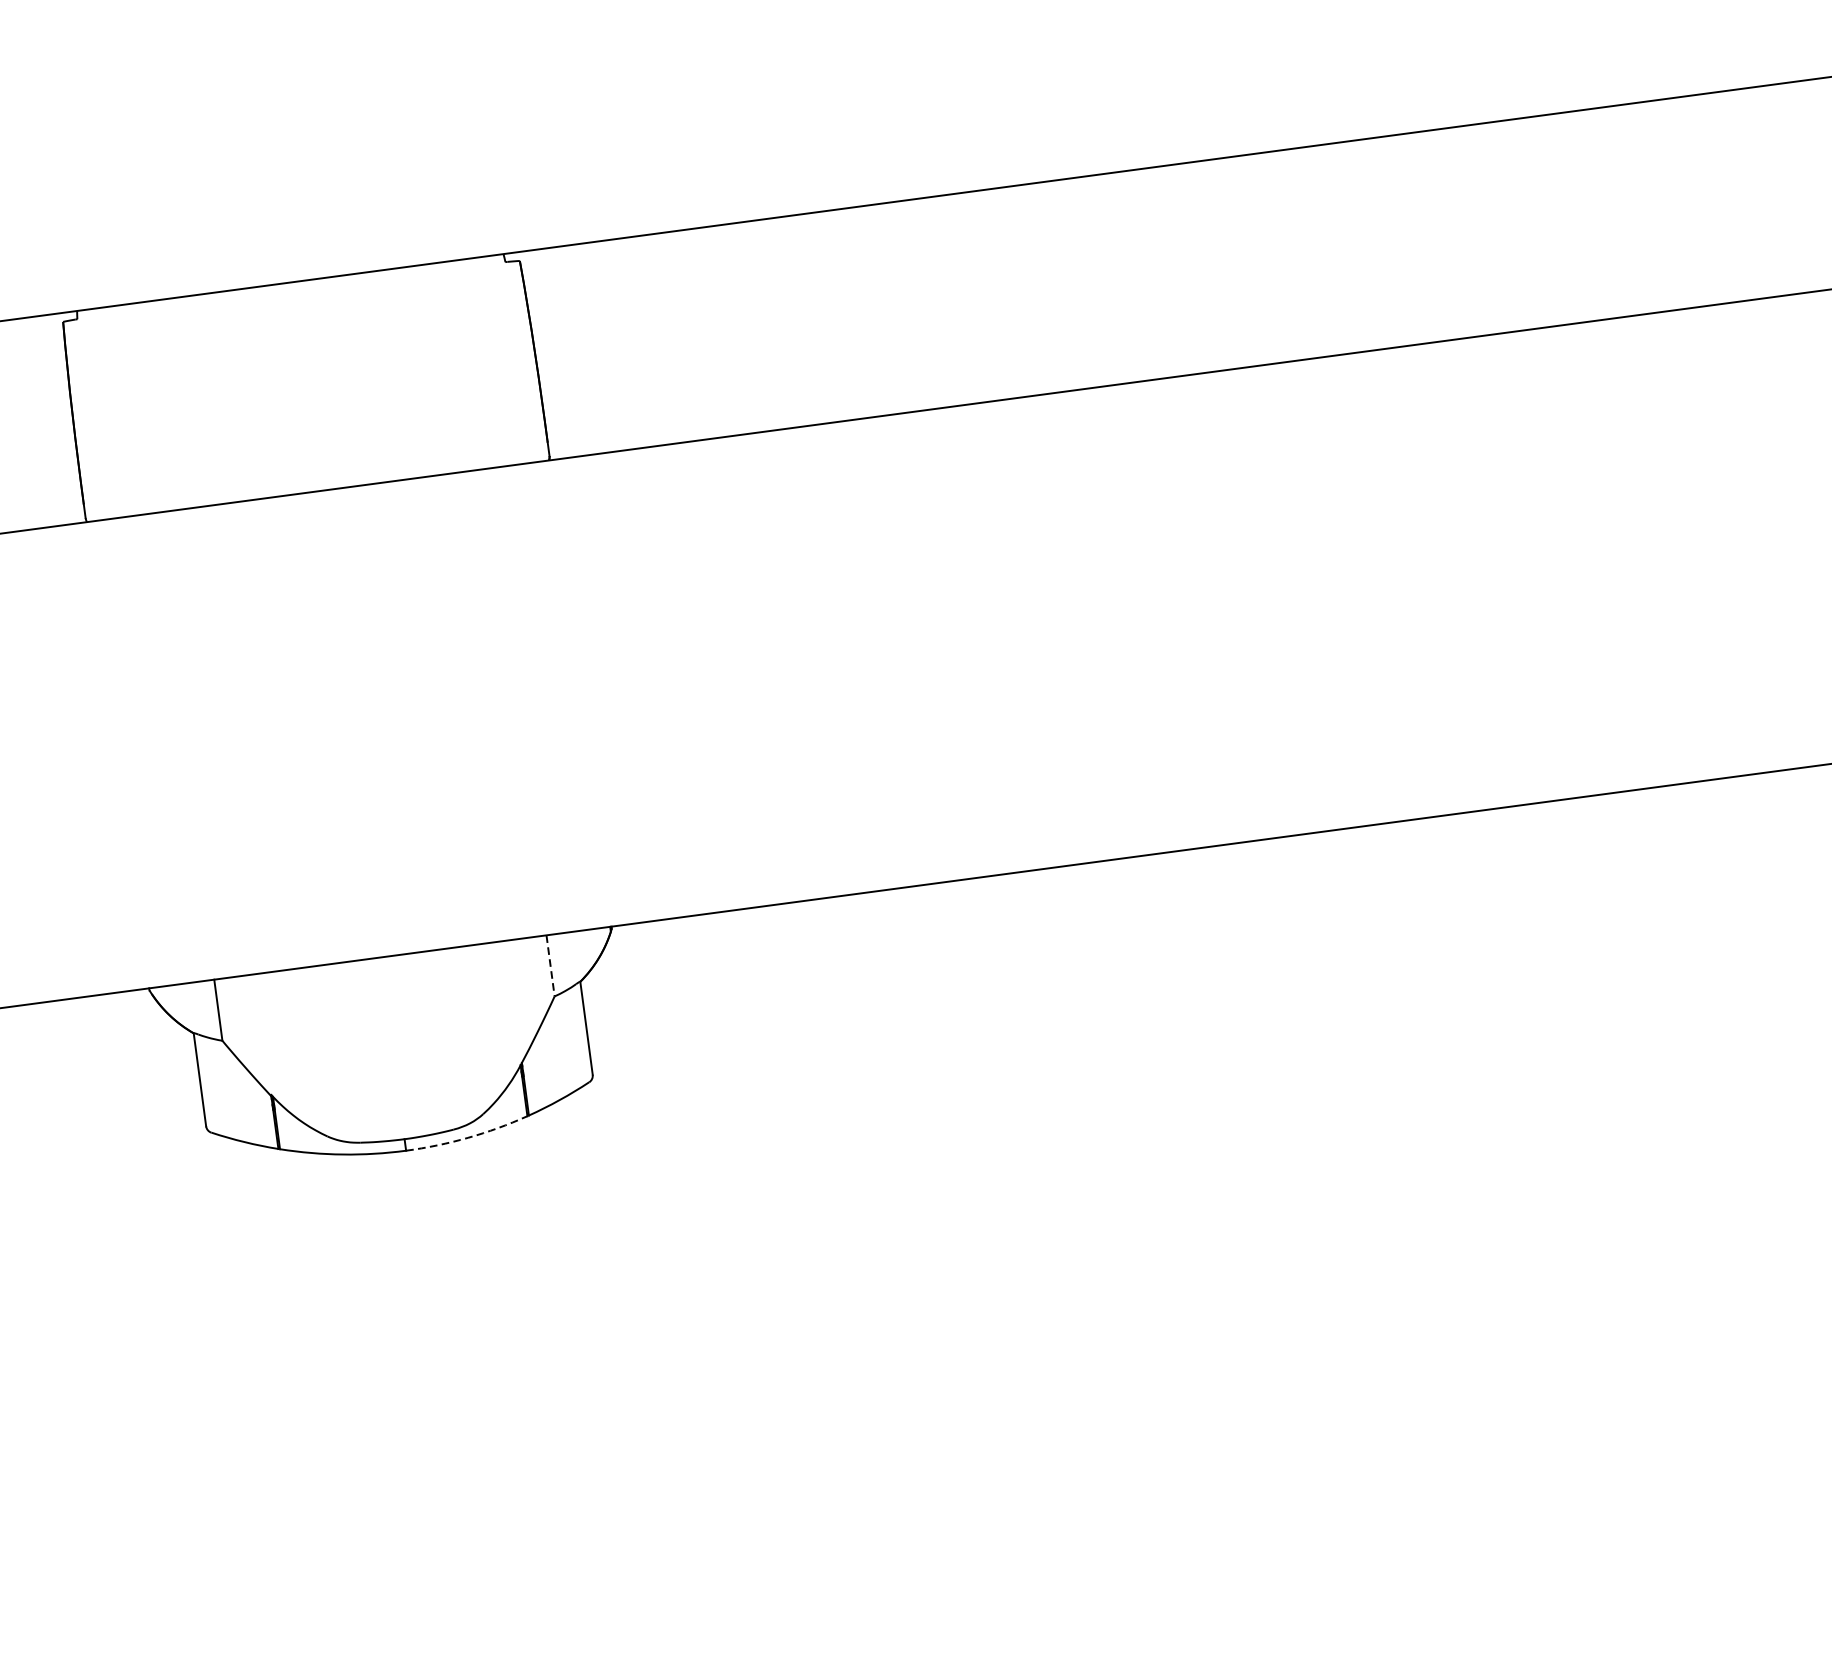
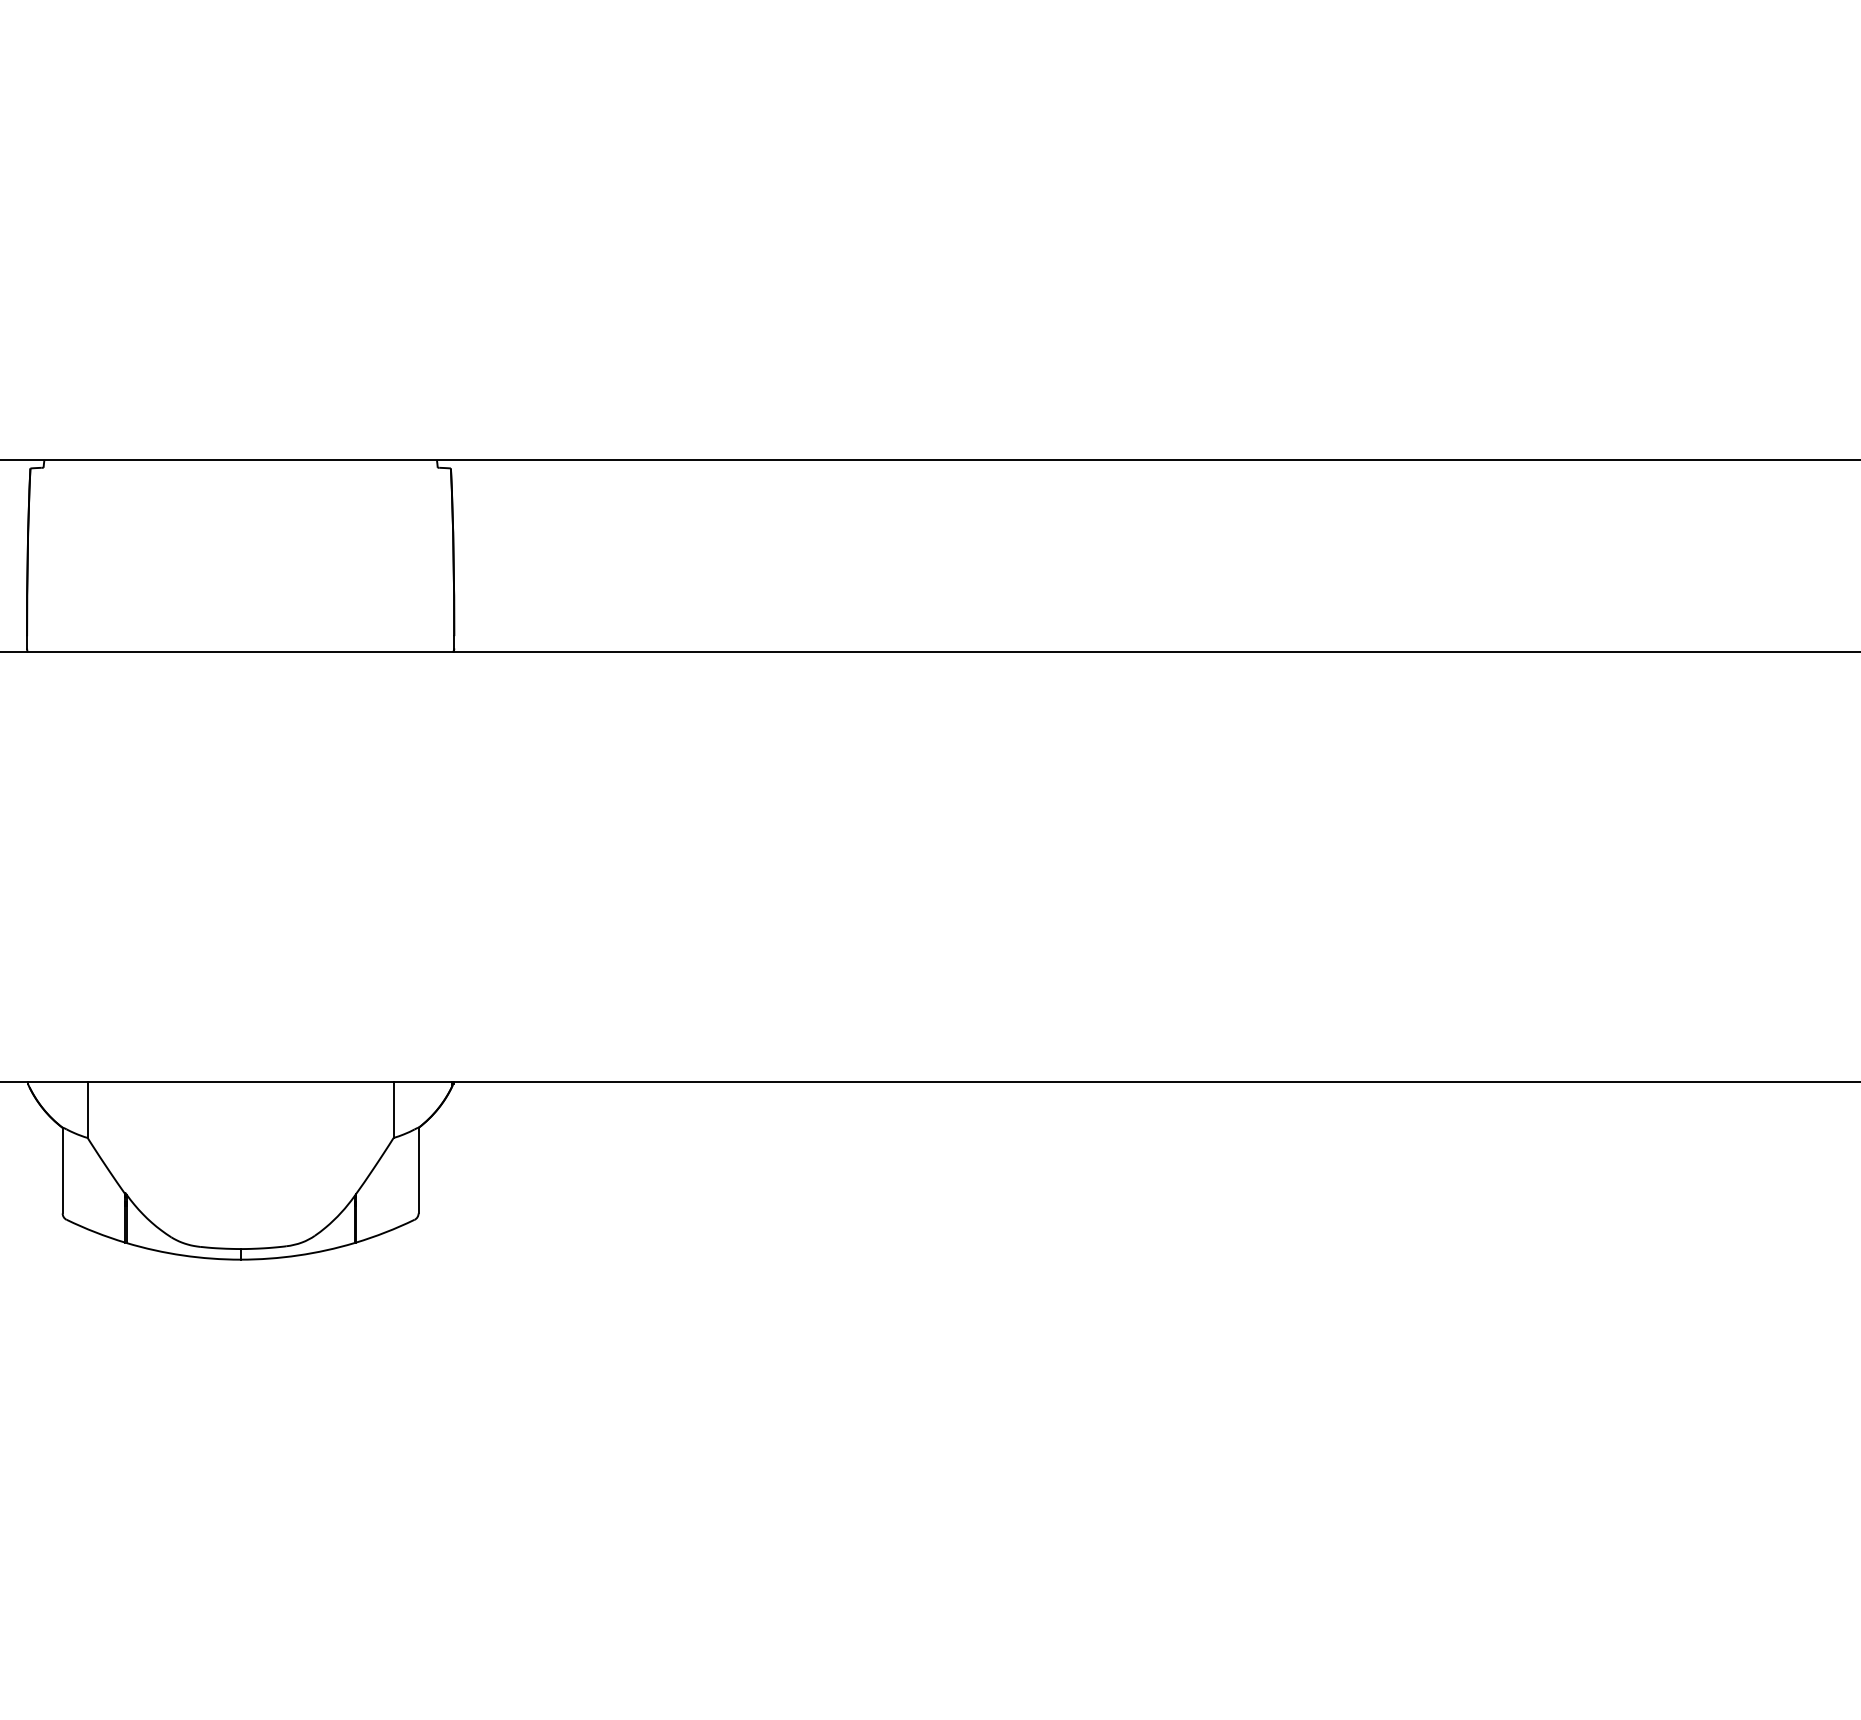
line: (550, 966) -> (393, 1110), dashed -> solid
arc: (468, 1137) -> (298, 1255), dashed -> solid

